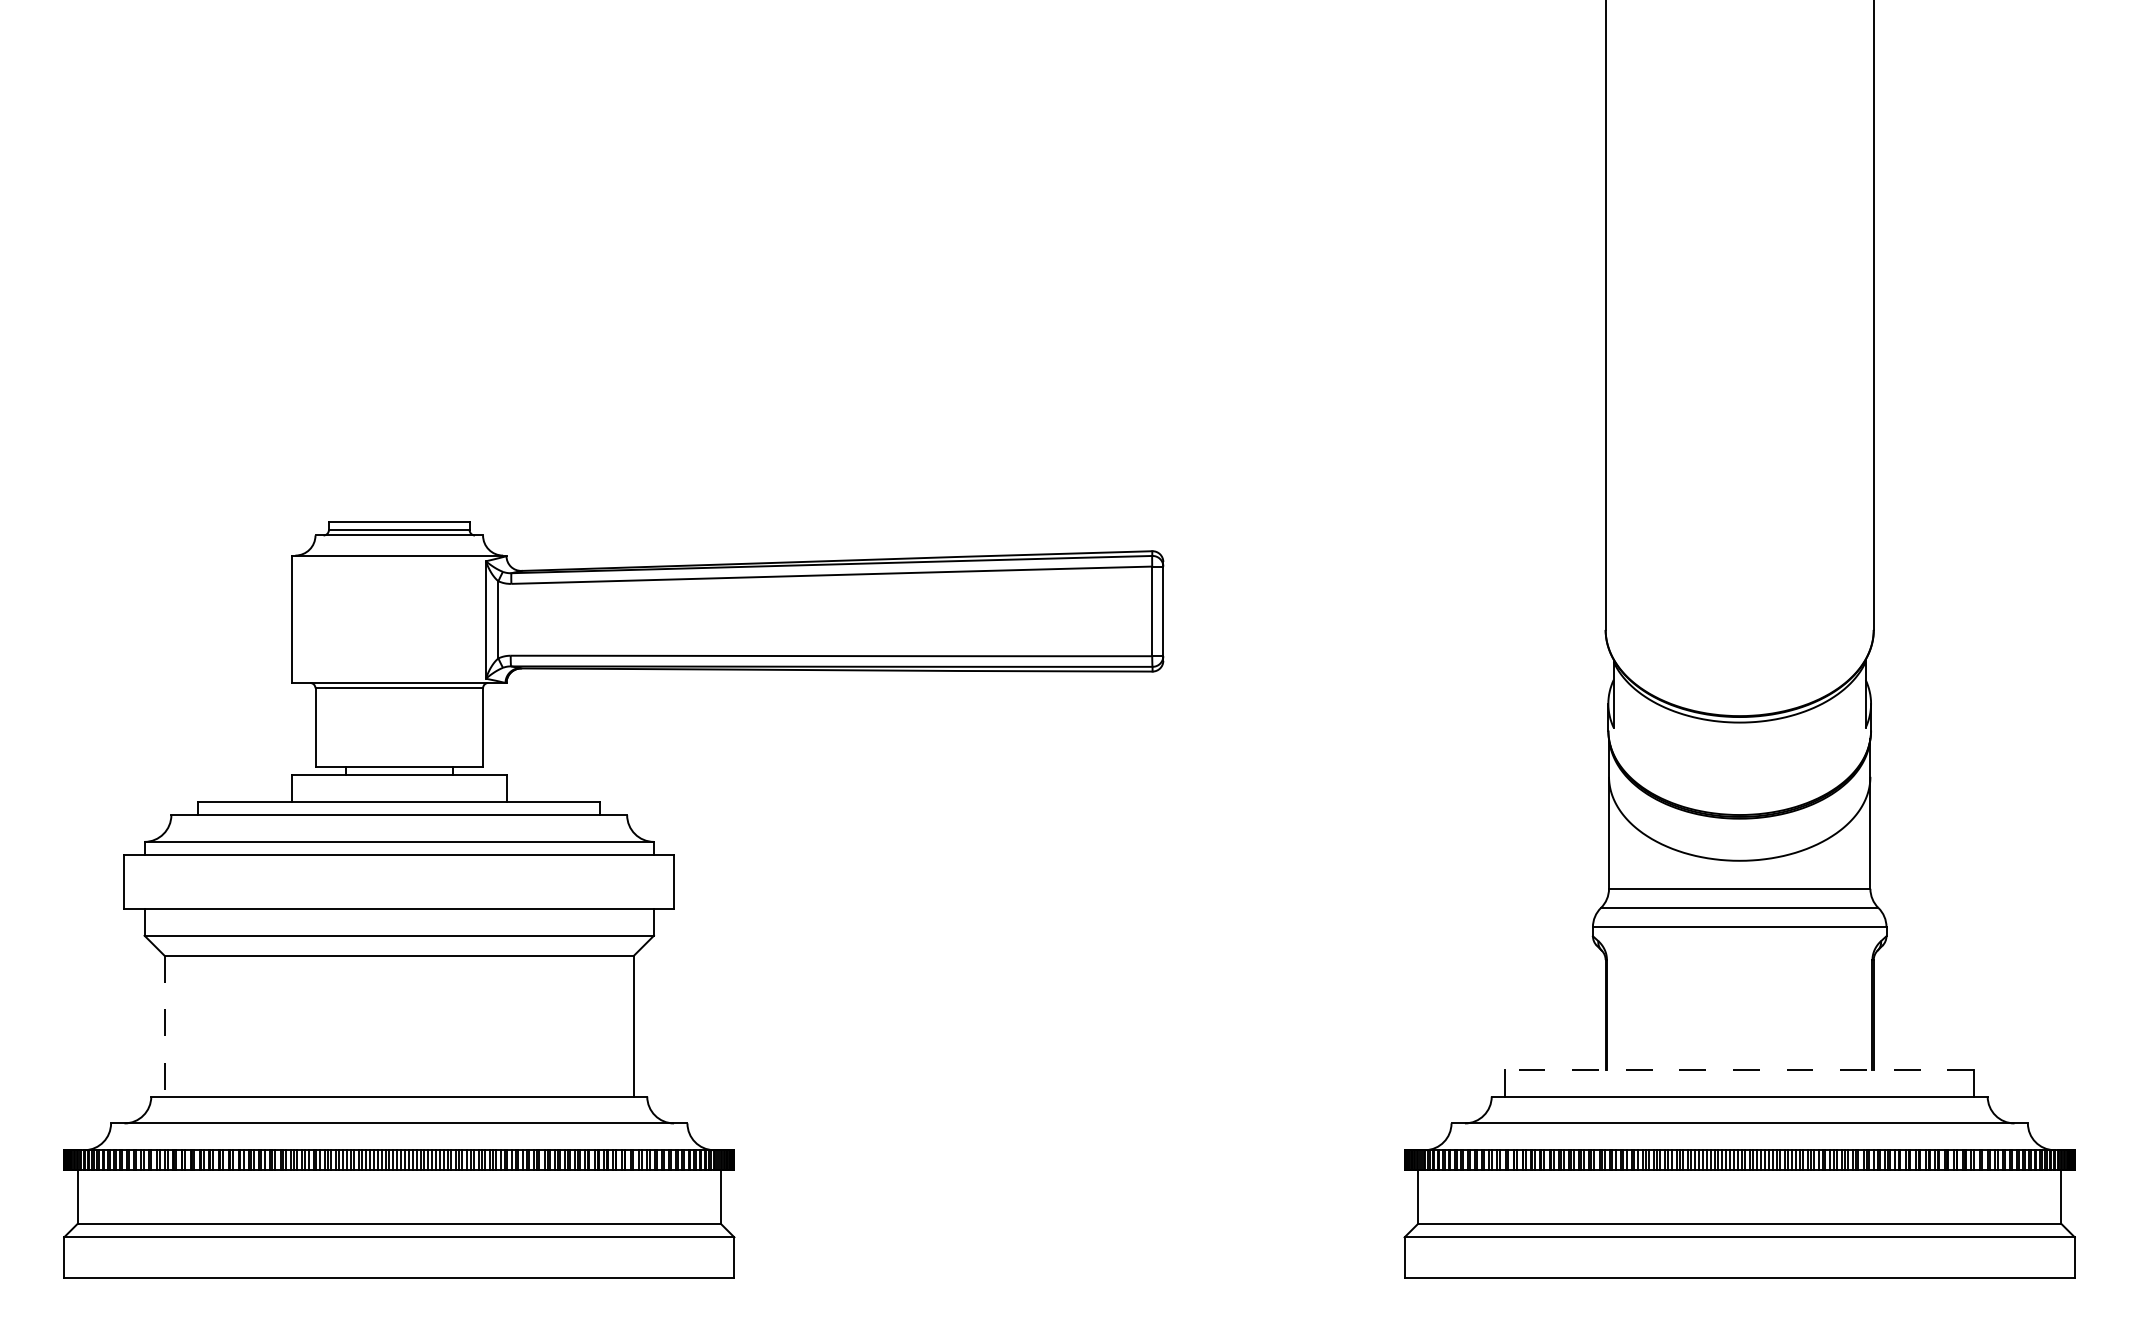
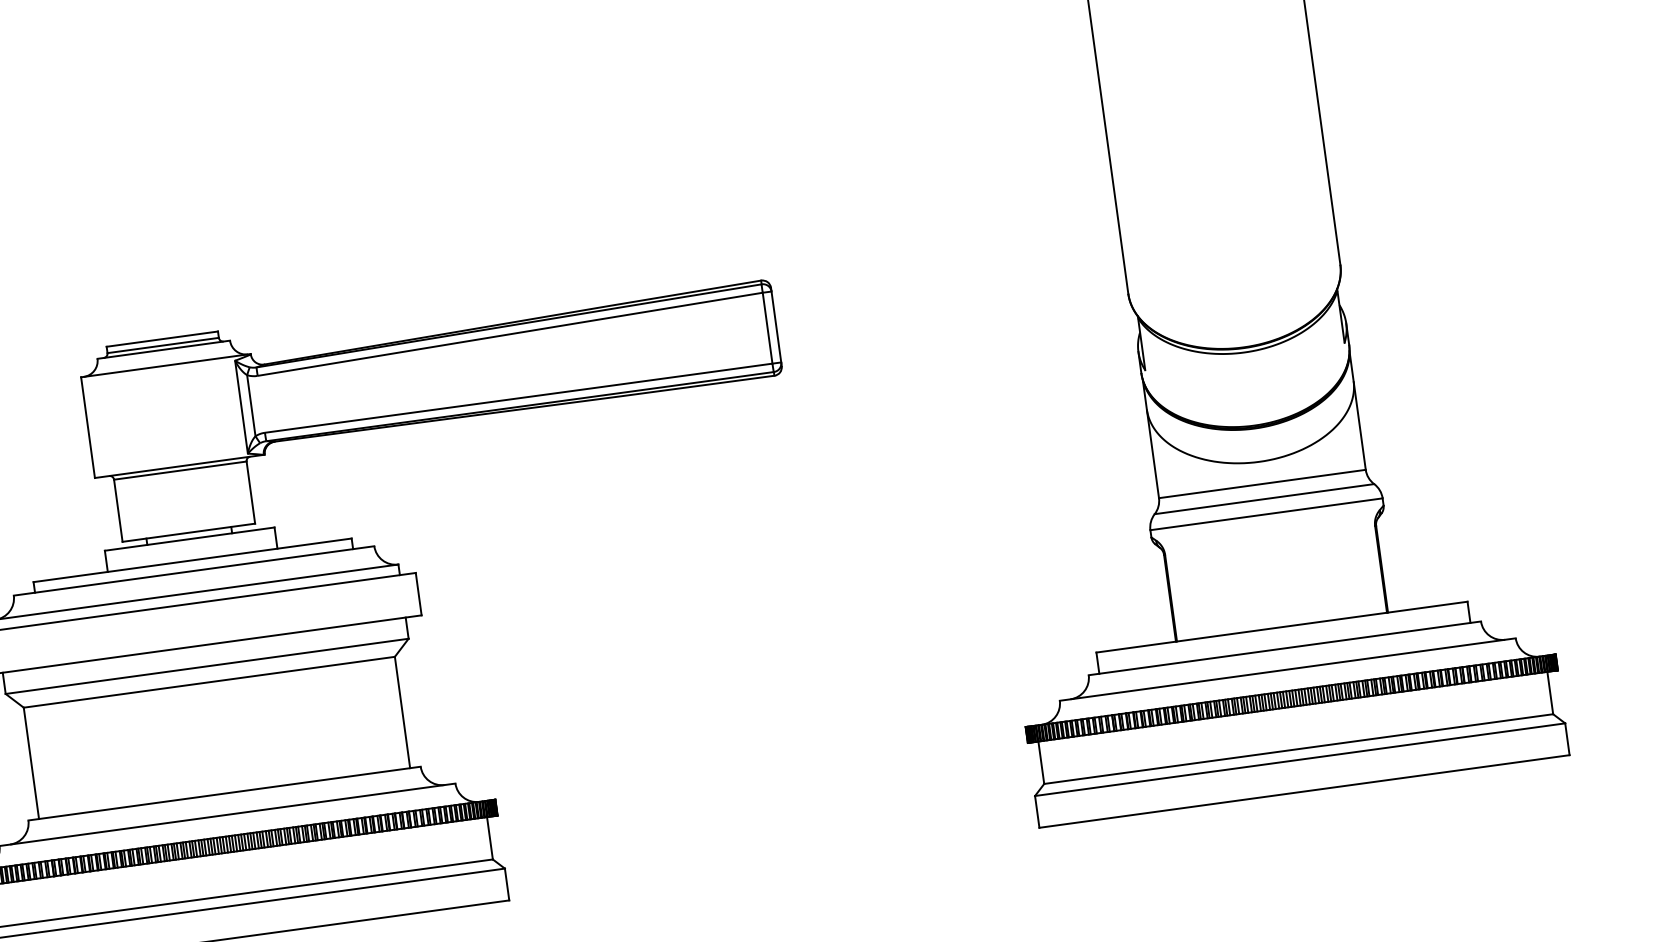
line: (164, 1026) -> (31, 763), dashed -> solid
line: (1739, 1069) -> (1281, 626), dashed -> solid

